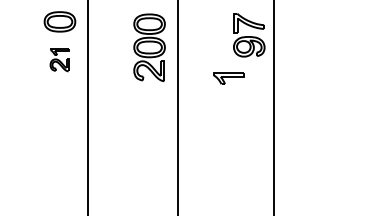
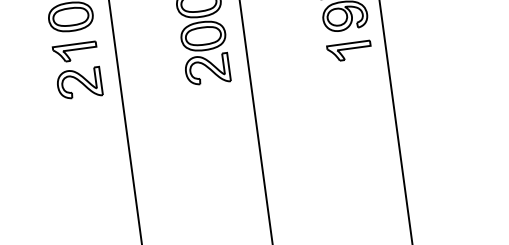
part: (59, 59) -> (77, 70), size x1.67
part: (228, 78) -> (348, 51), moved

